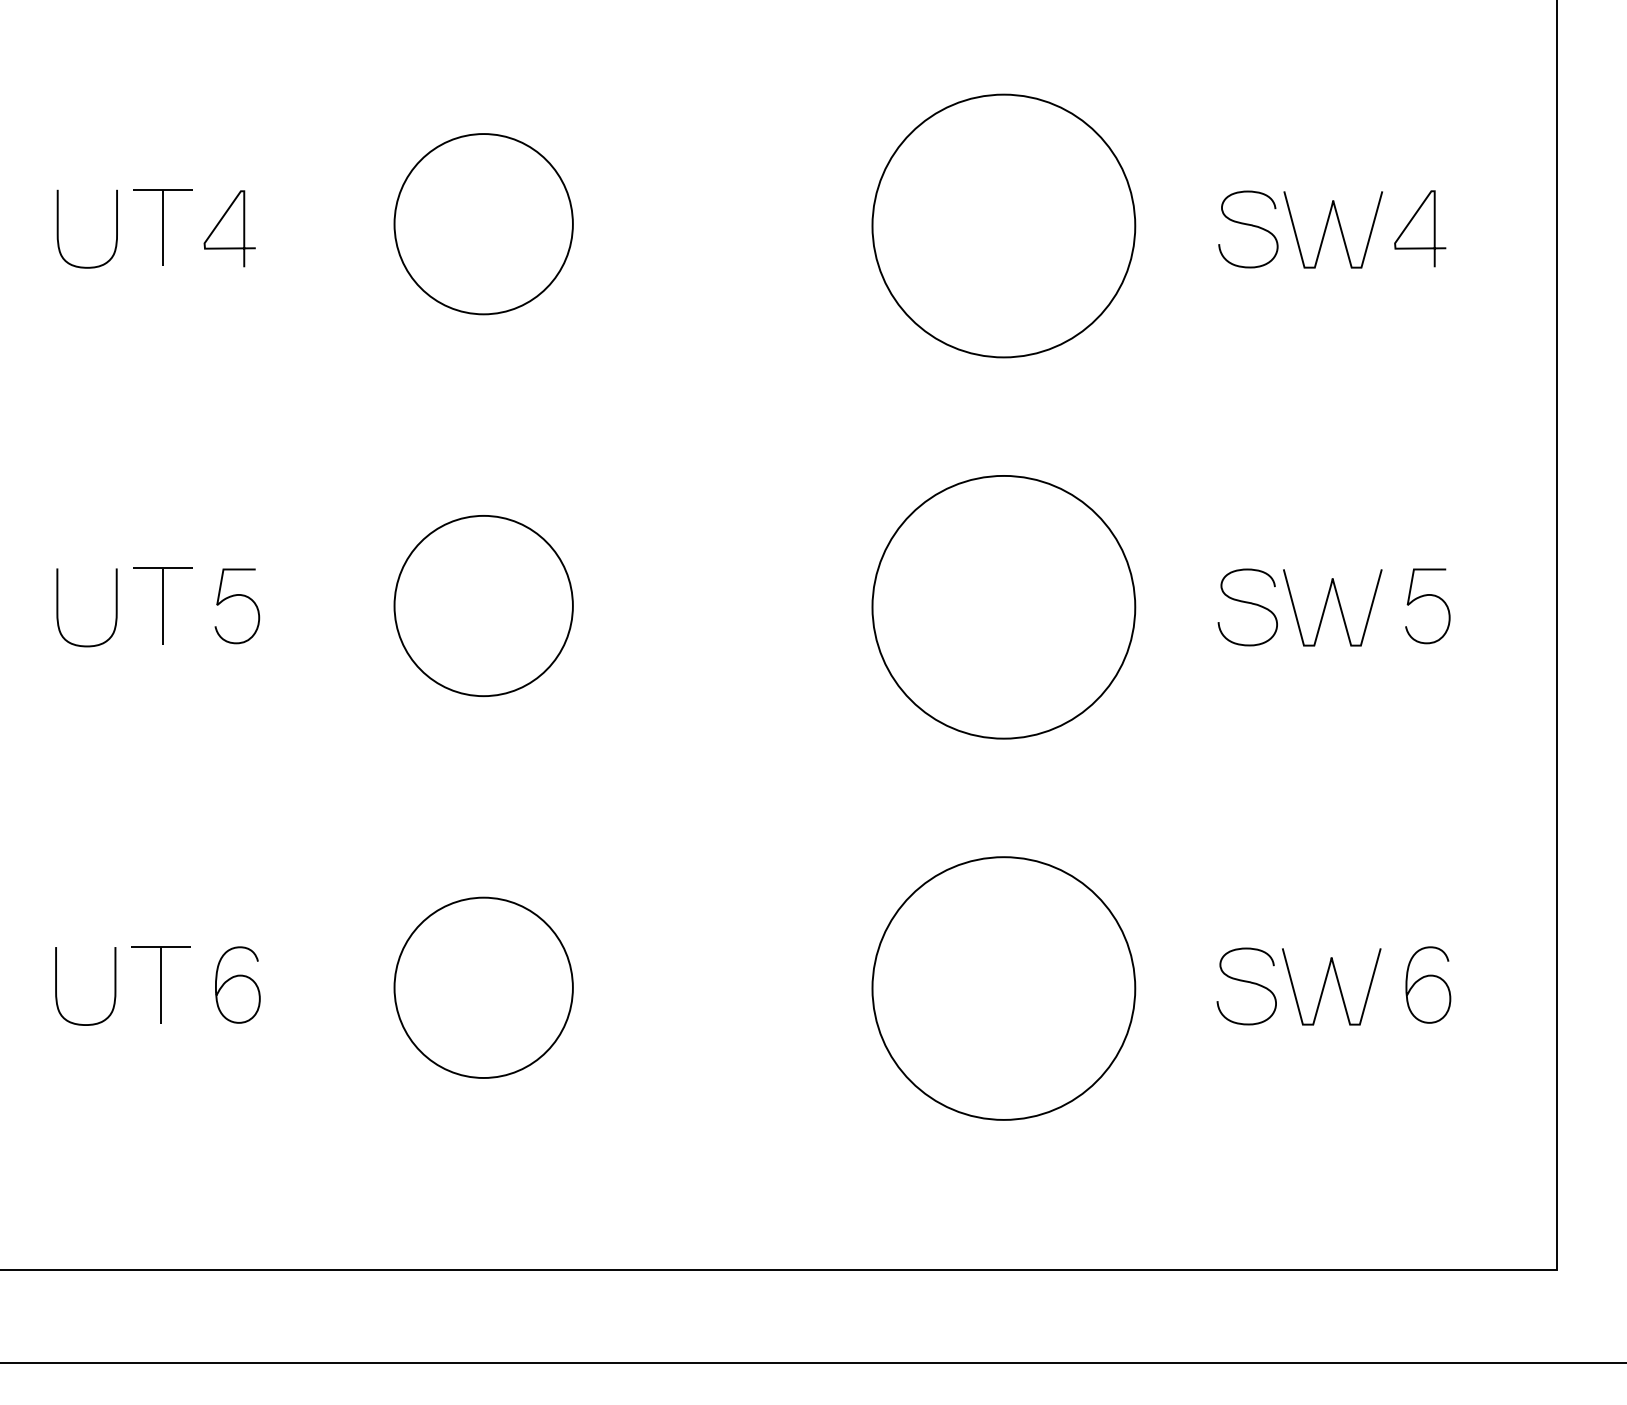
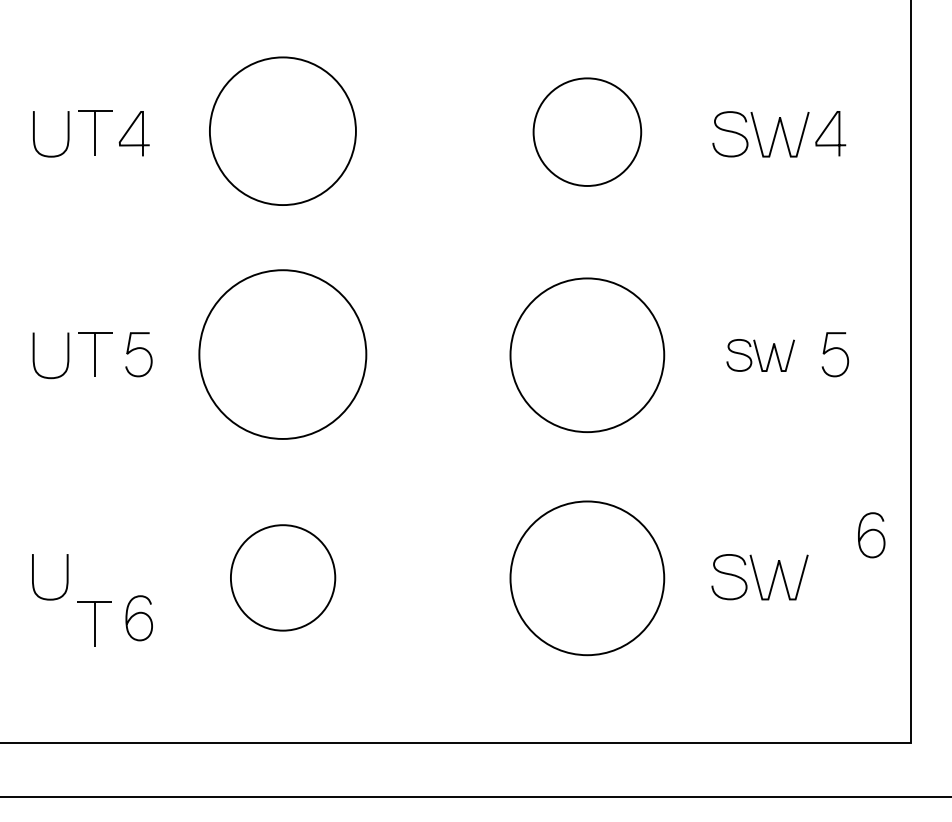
part: (484, 223) -> (283, 130), size x1.4
part: (1004, 224) -> (587, 131), size x0.7
part: (484, 605) -> (283, 354), size x1.6
part: (1299, 607) -> (760, 355), size x0.7
curve: (234, 978) -> (137, 614), moved
curve: (1426, 978) -> (870, 531), moved
part: (161, 983) -> (94, 623), moved

